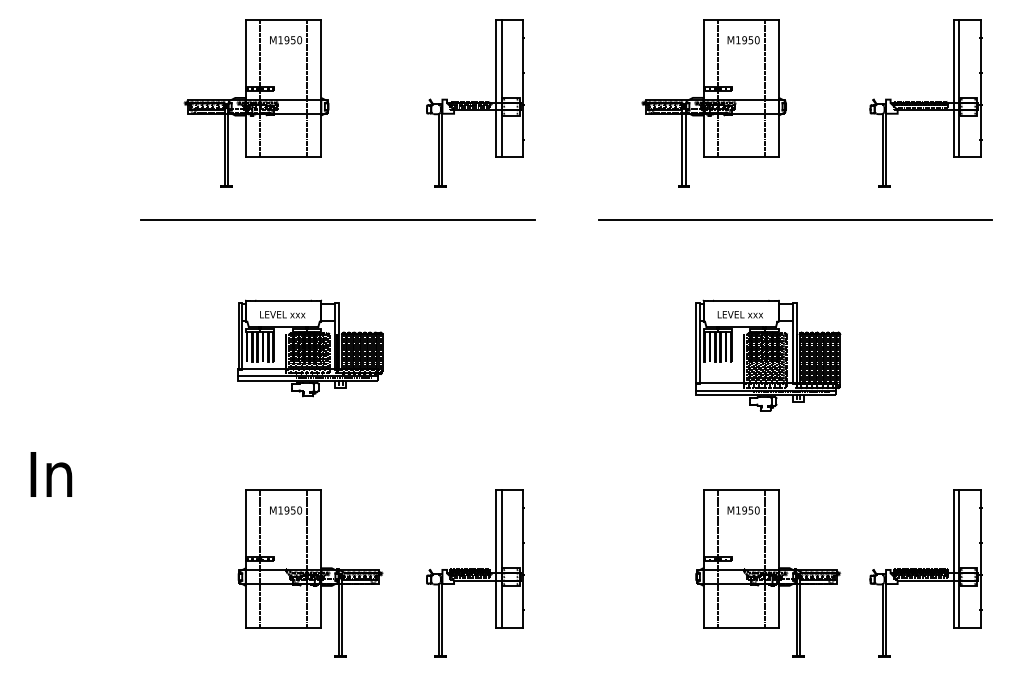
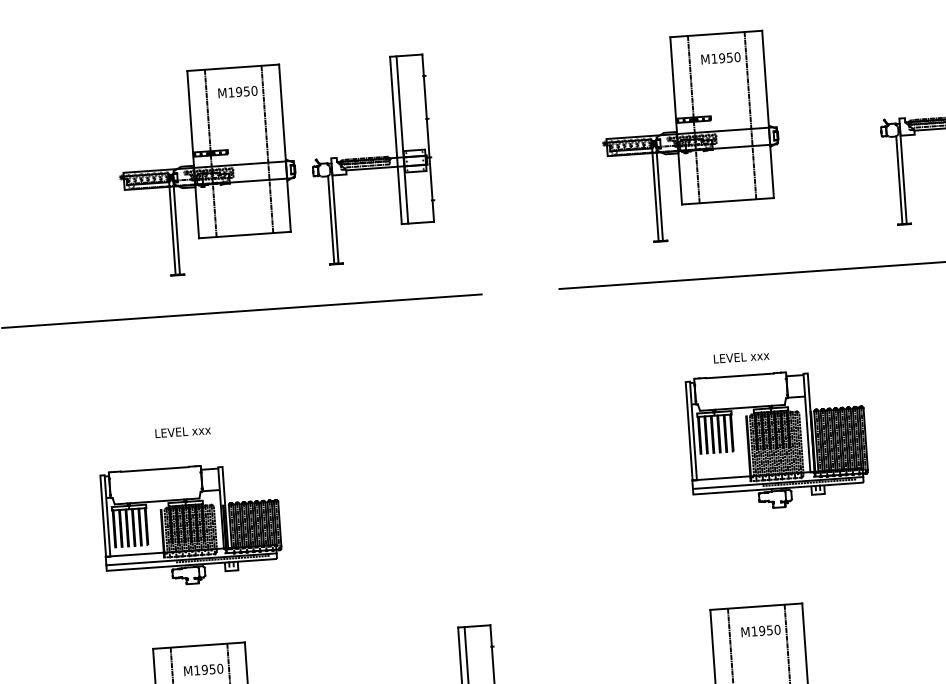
part: (256, 103) -> (207, 171), moved
part: (475, 103) -> (371, 160), moved
text: (739, 314) -> (740, 357), moved
part: (310, 348) -> (191, 525), moved

